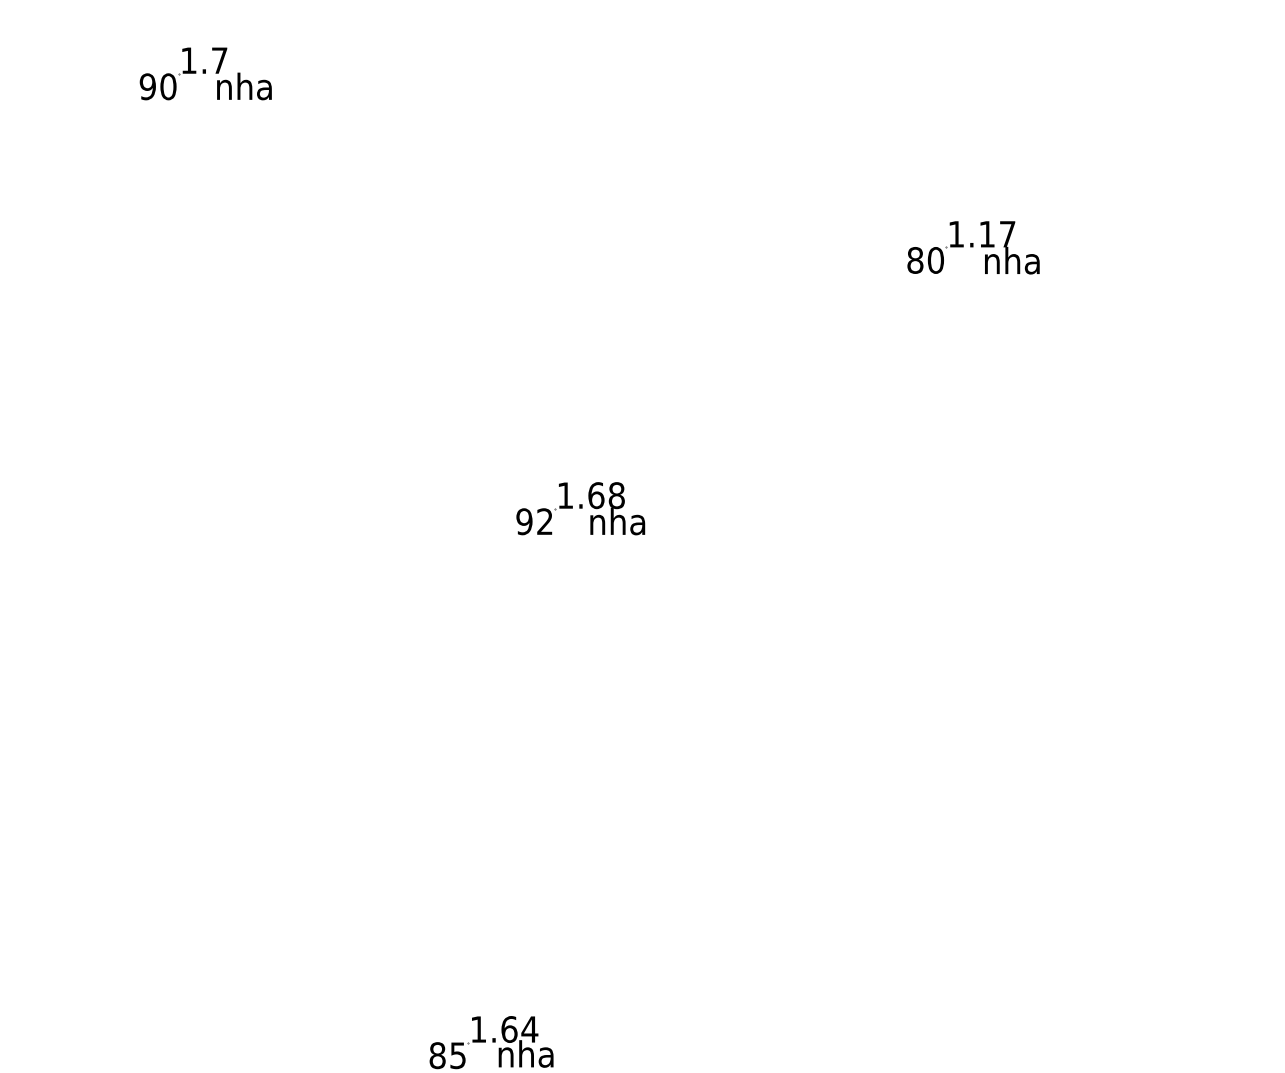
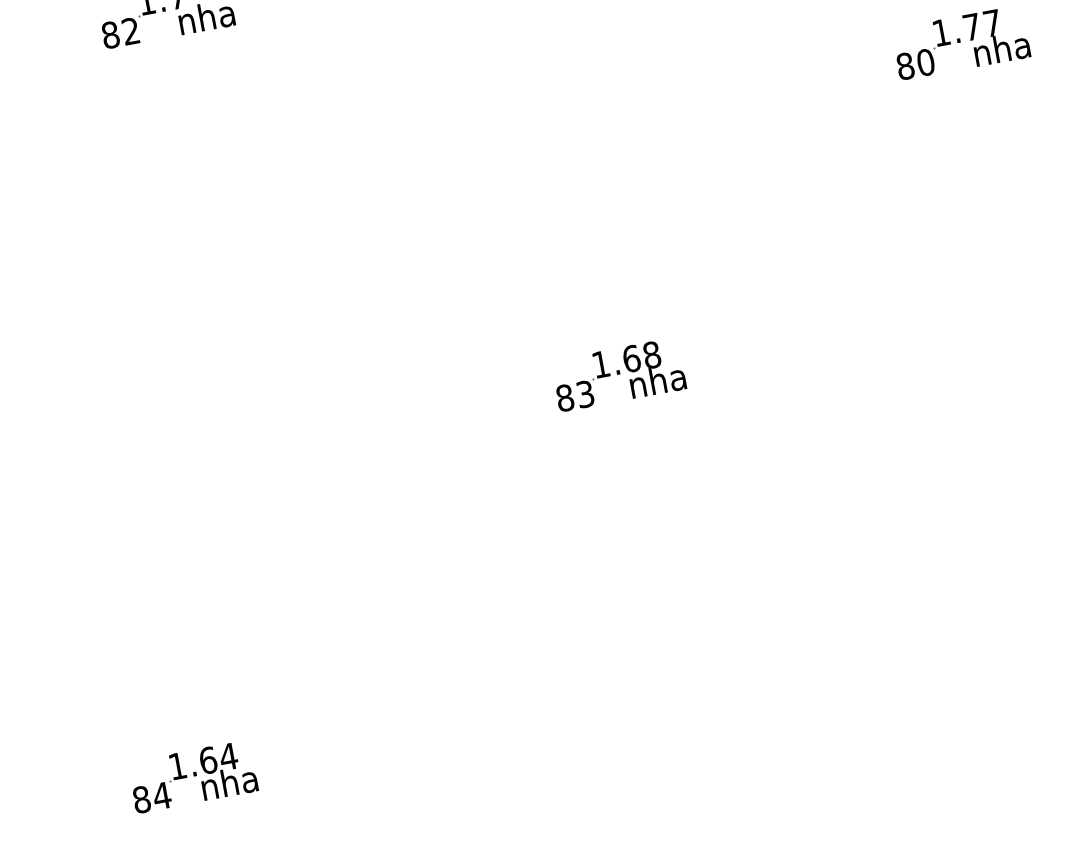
text: (157, 86) -> (120, 33), 90 -> 82
text: (986, 234) -> (971, 27), 1.17 -> 1.77
text: (534, 521) -> (574, 395), 92 -> 83
part: (94, 822) -> (193, 776), added

